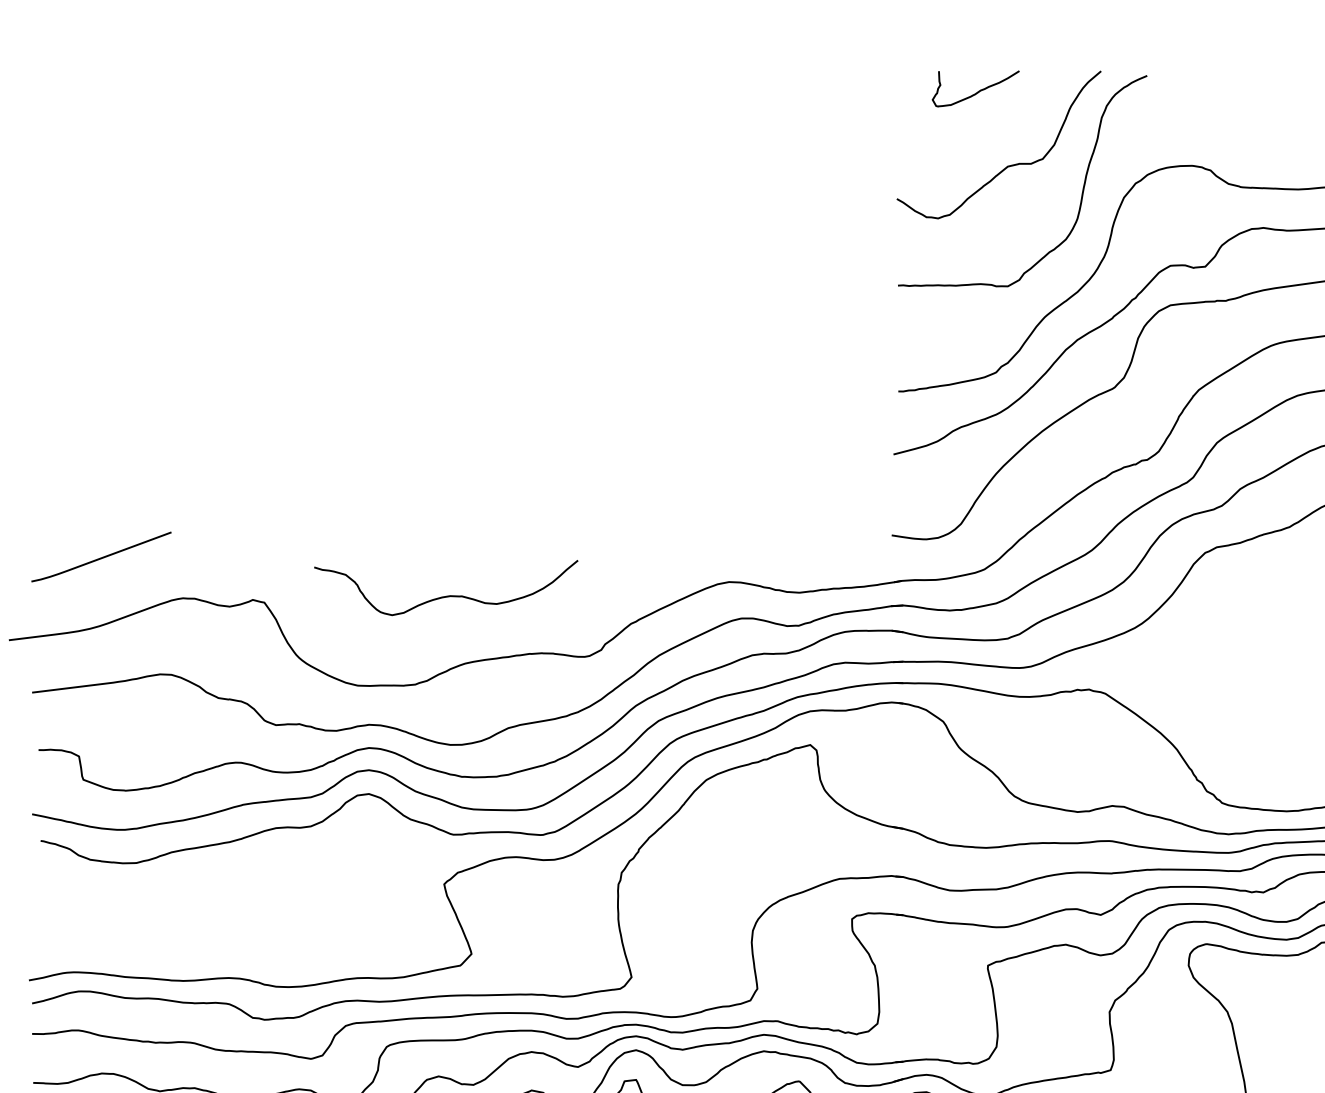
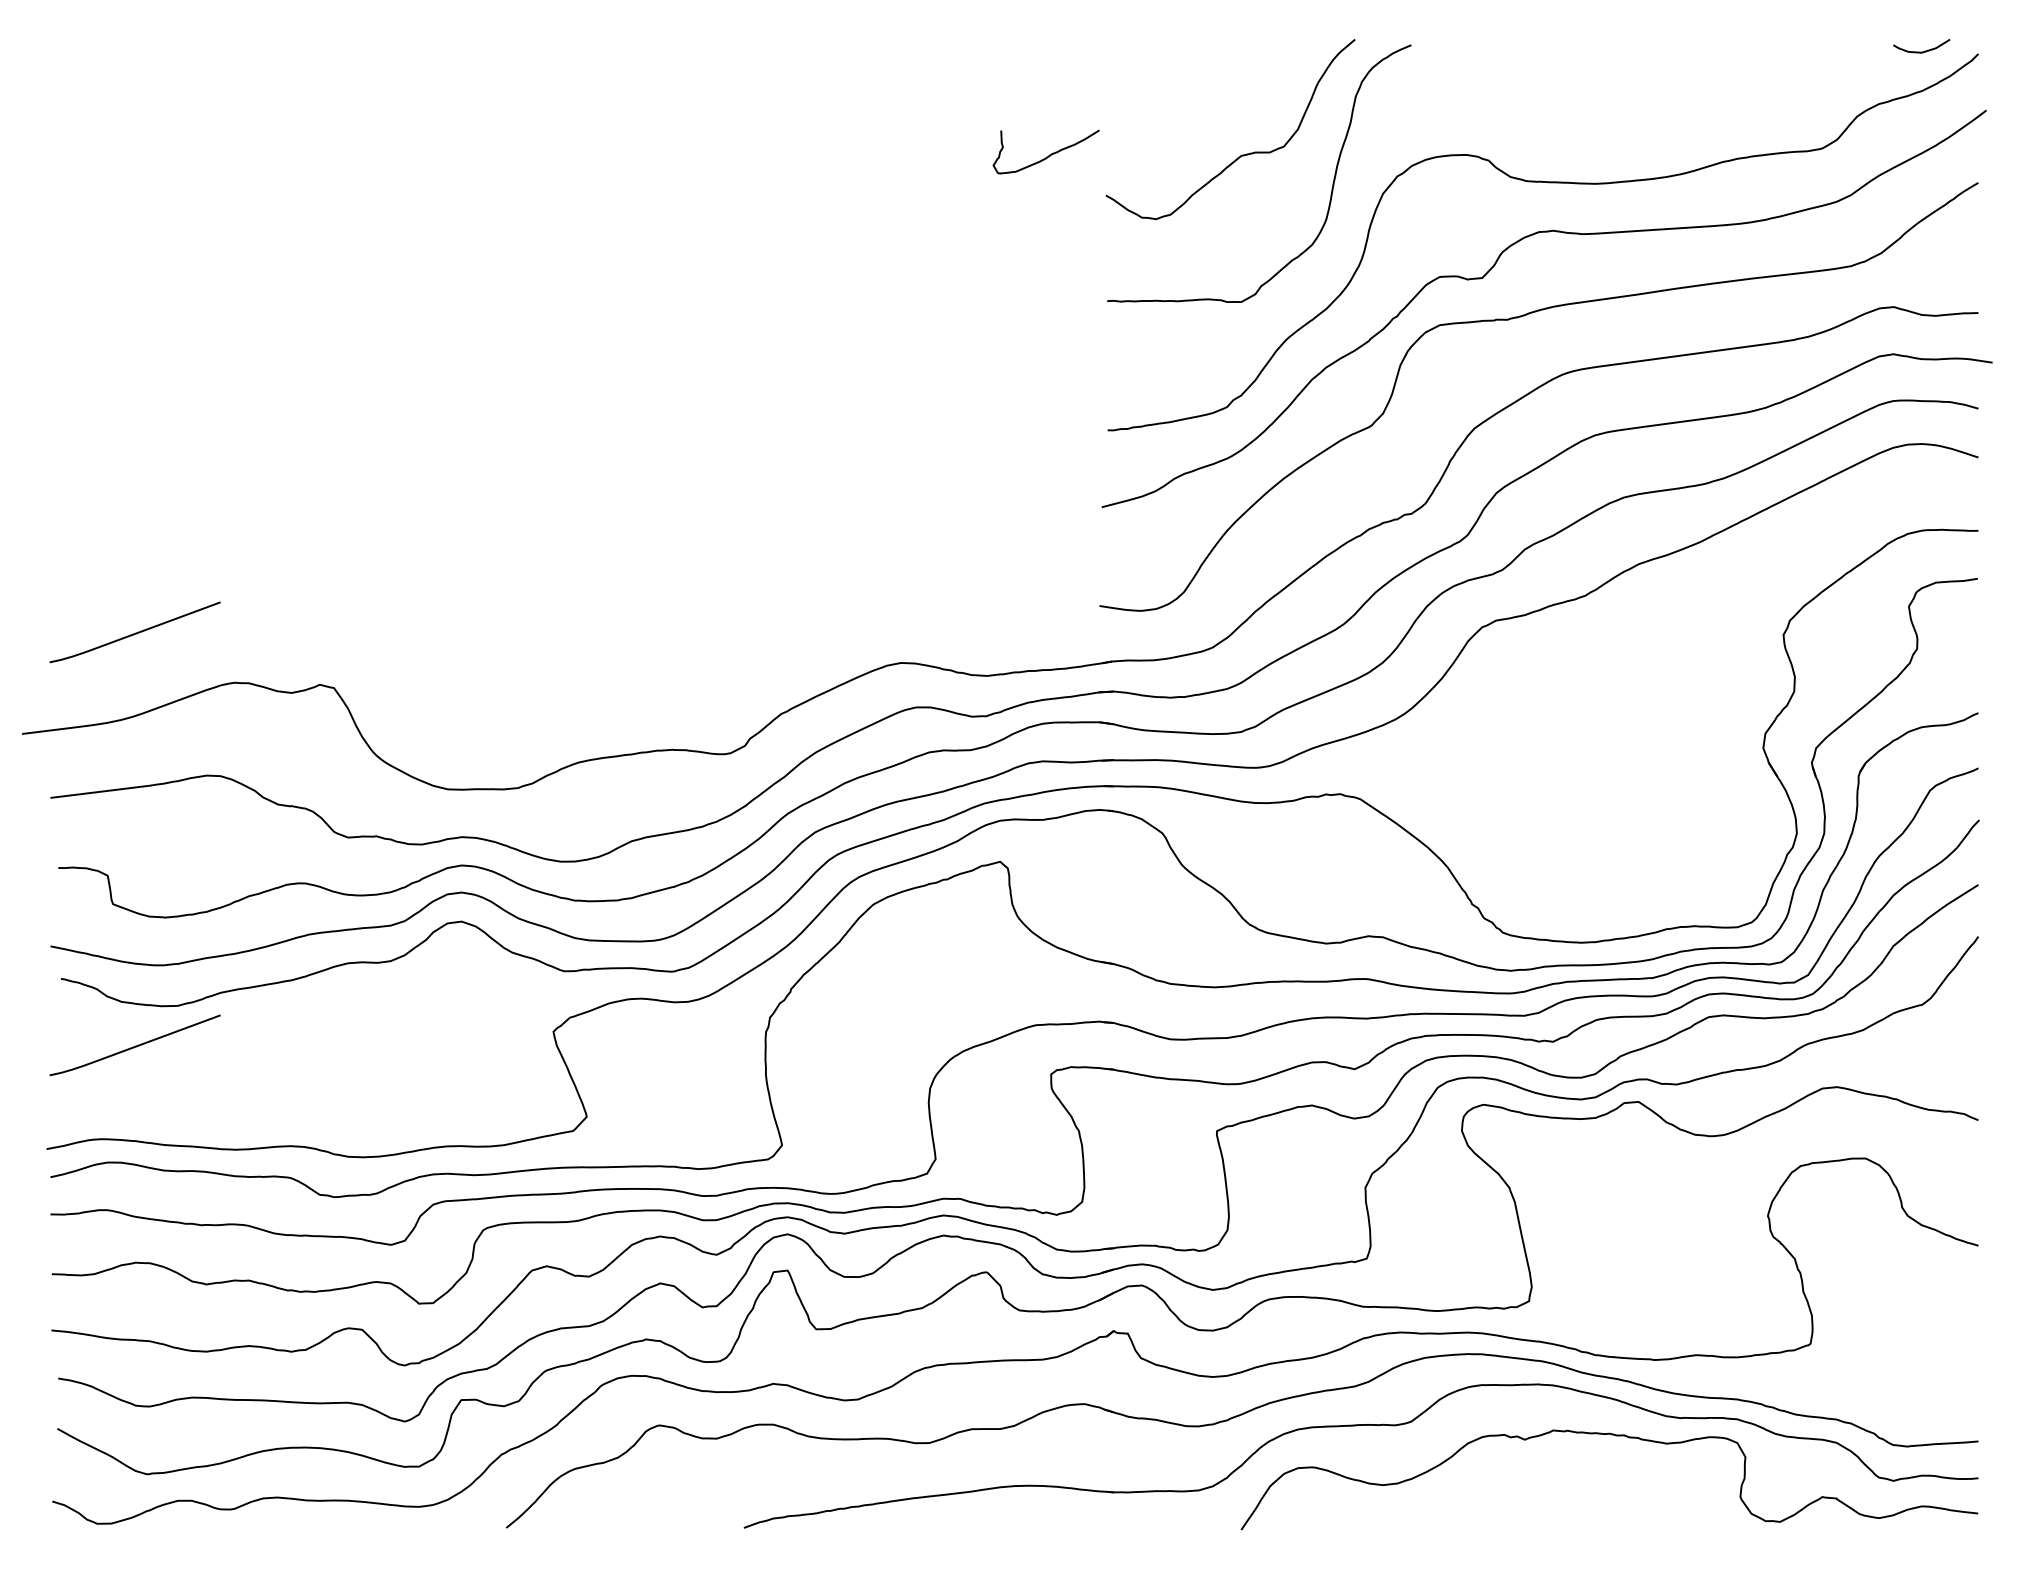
curve: (978, 90) -> (1049, 154), moved
curve: (446, 595) -> (556, 679), removed
curve: (101, 895) -> (135, 1045), added

